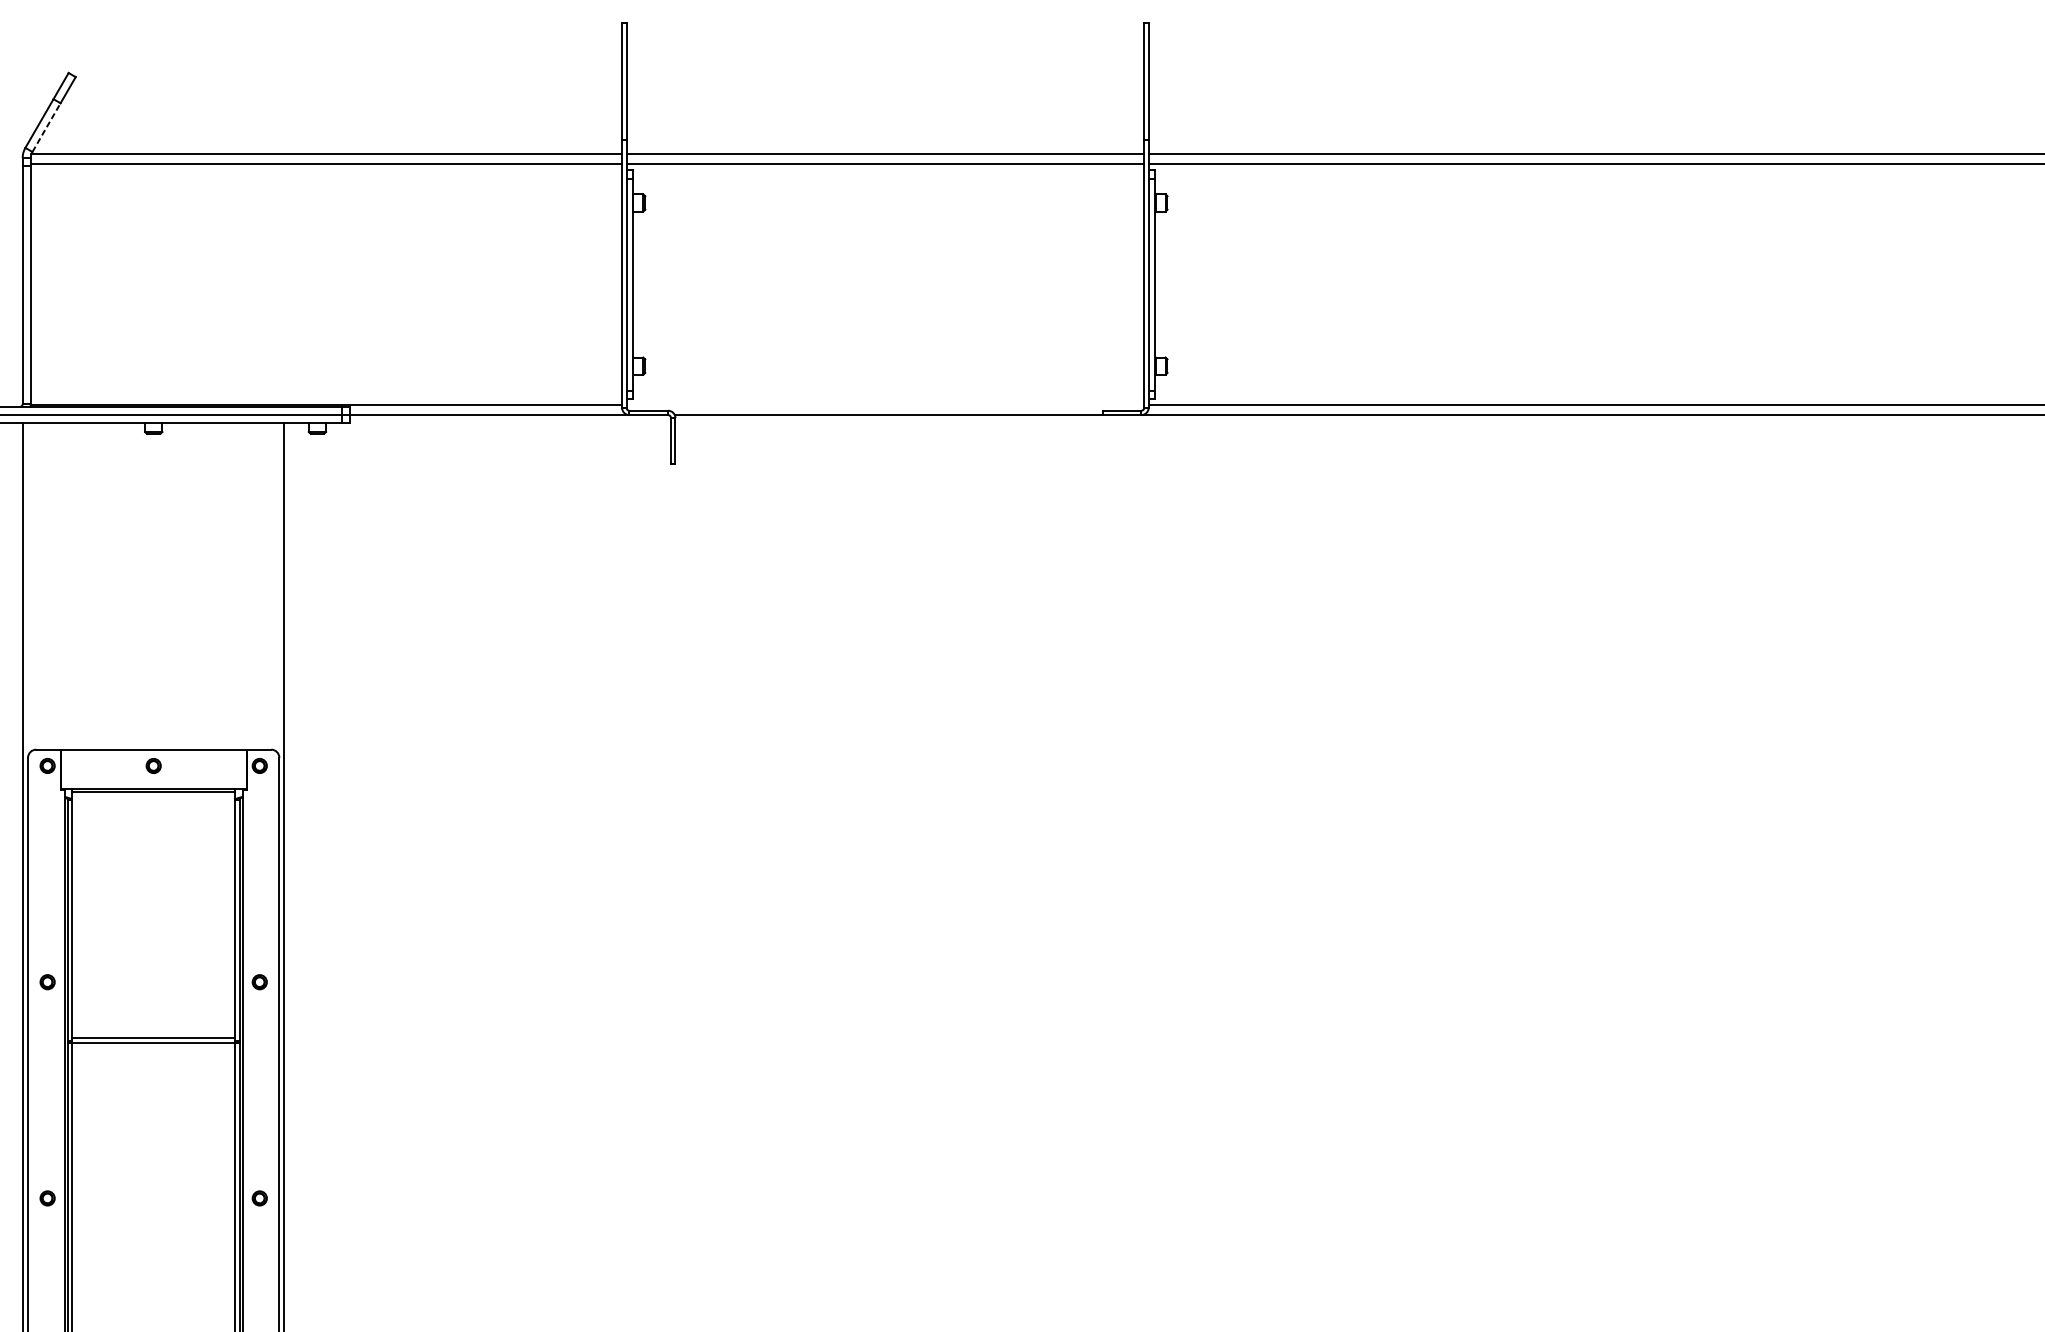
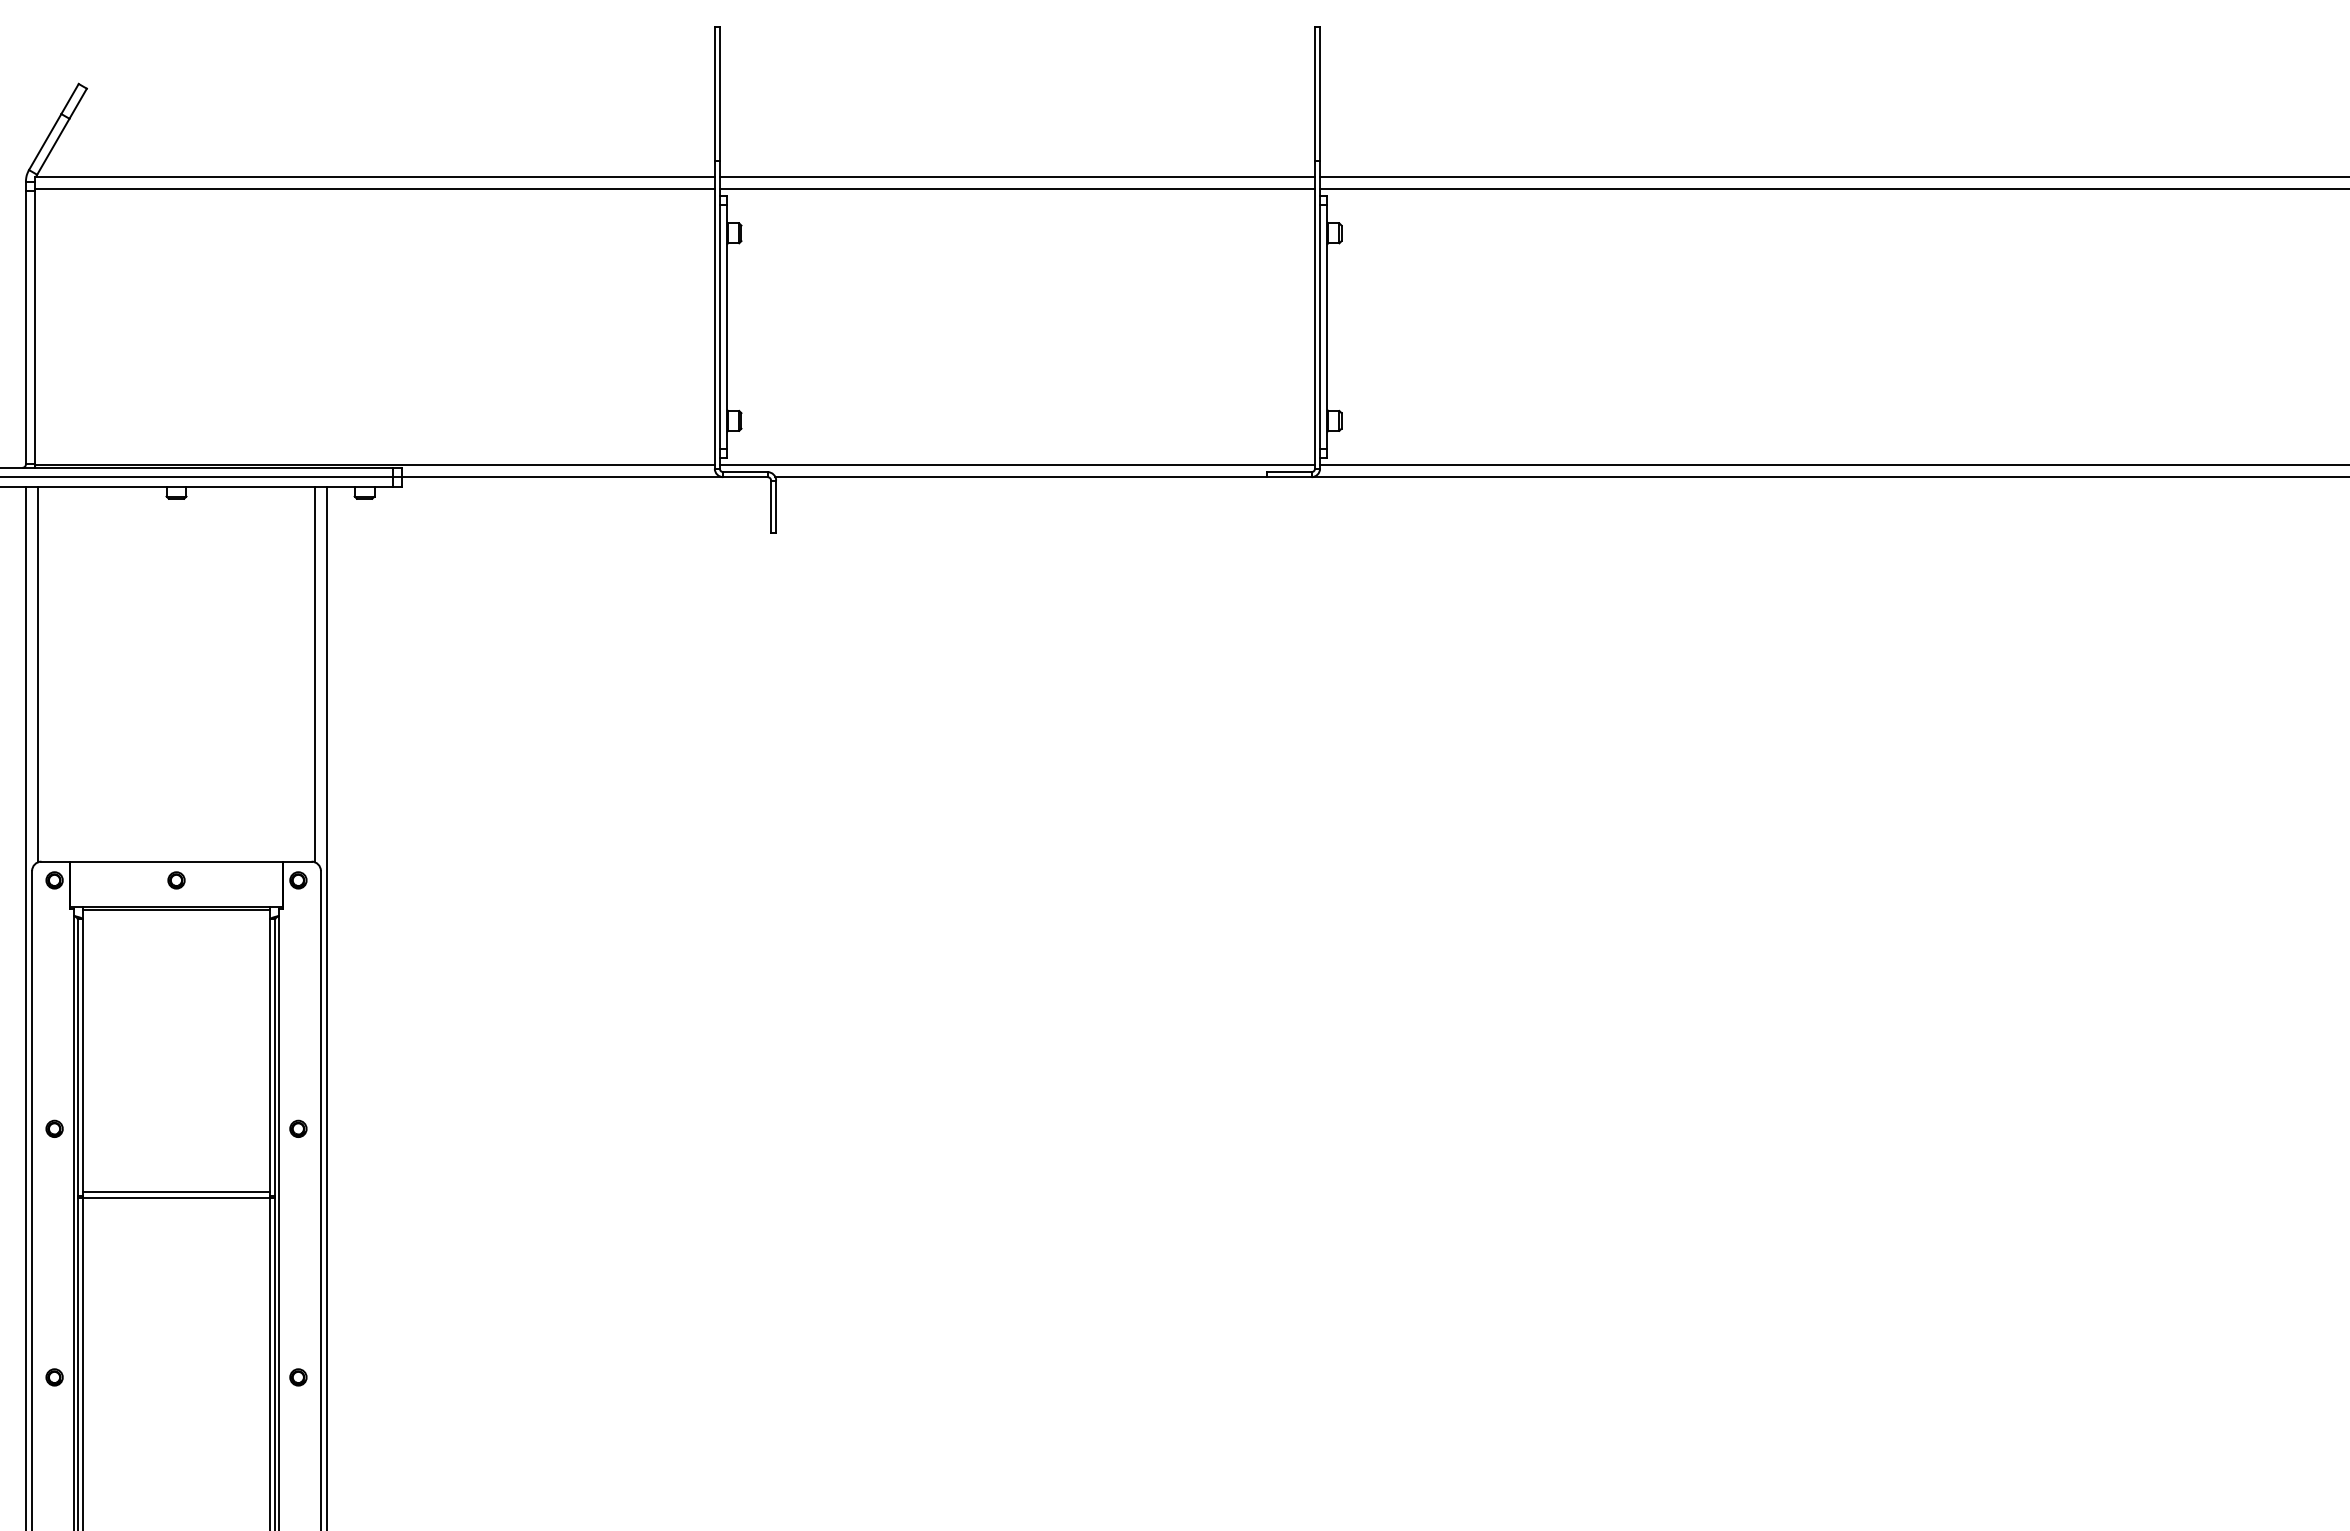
line: (46, 127) -> (53, 146), dashed -> solid
line: (884, 404) -> (1016, 465), added
line: (33, 586) -> (38, 674), added
line: (273, 586) -> (314, 674), added

